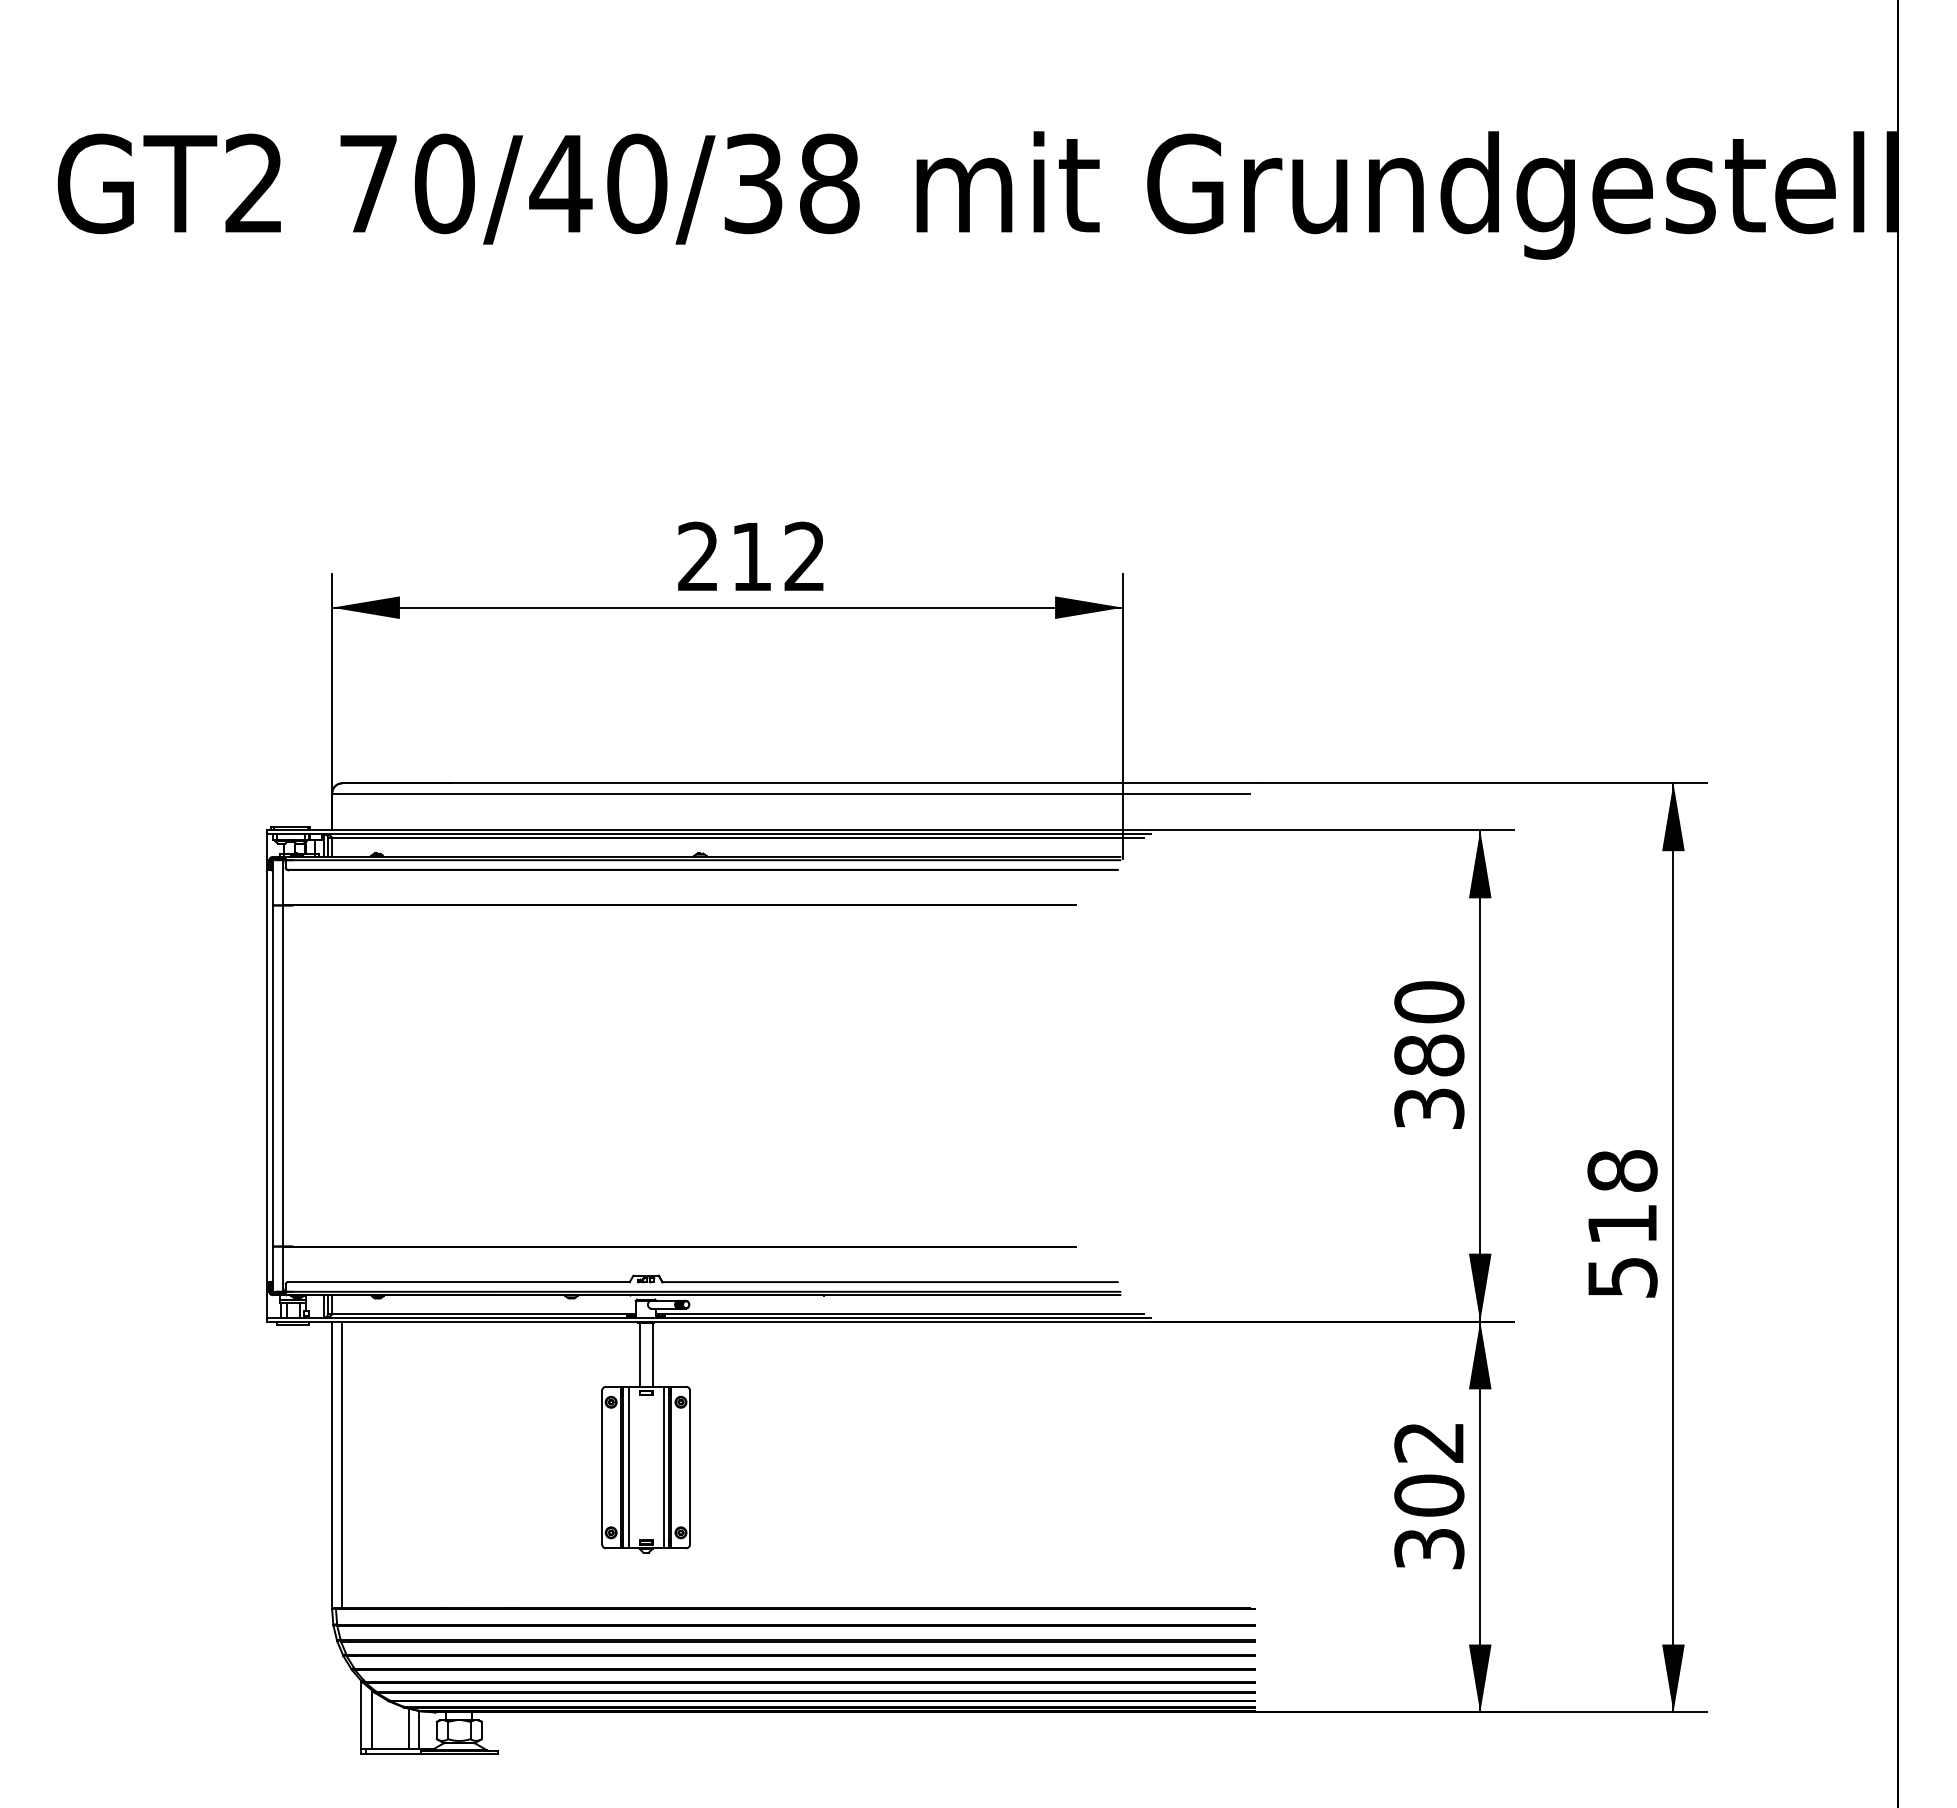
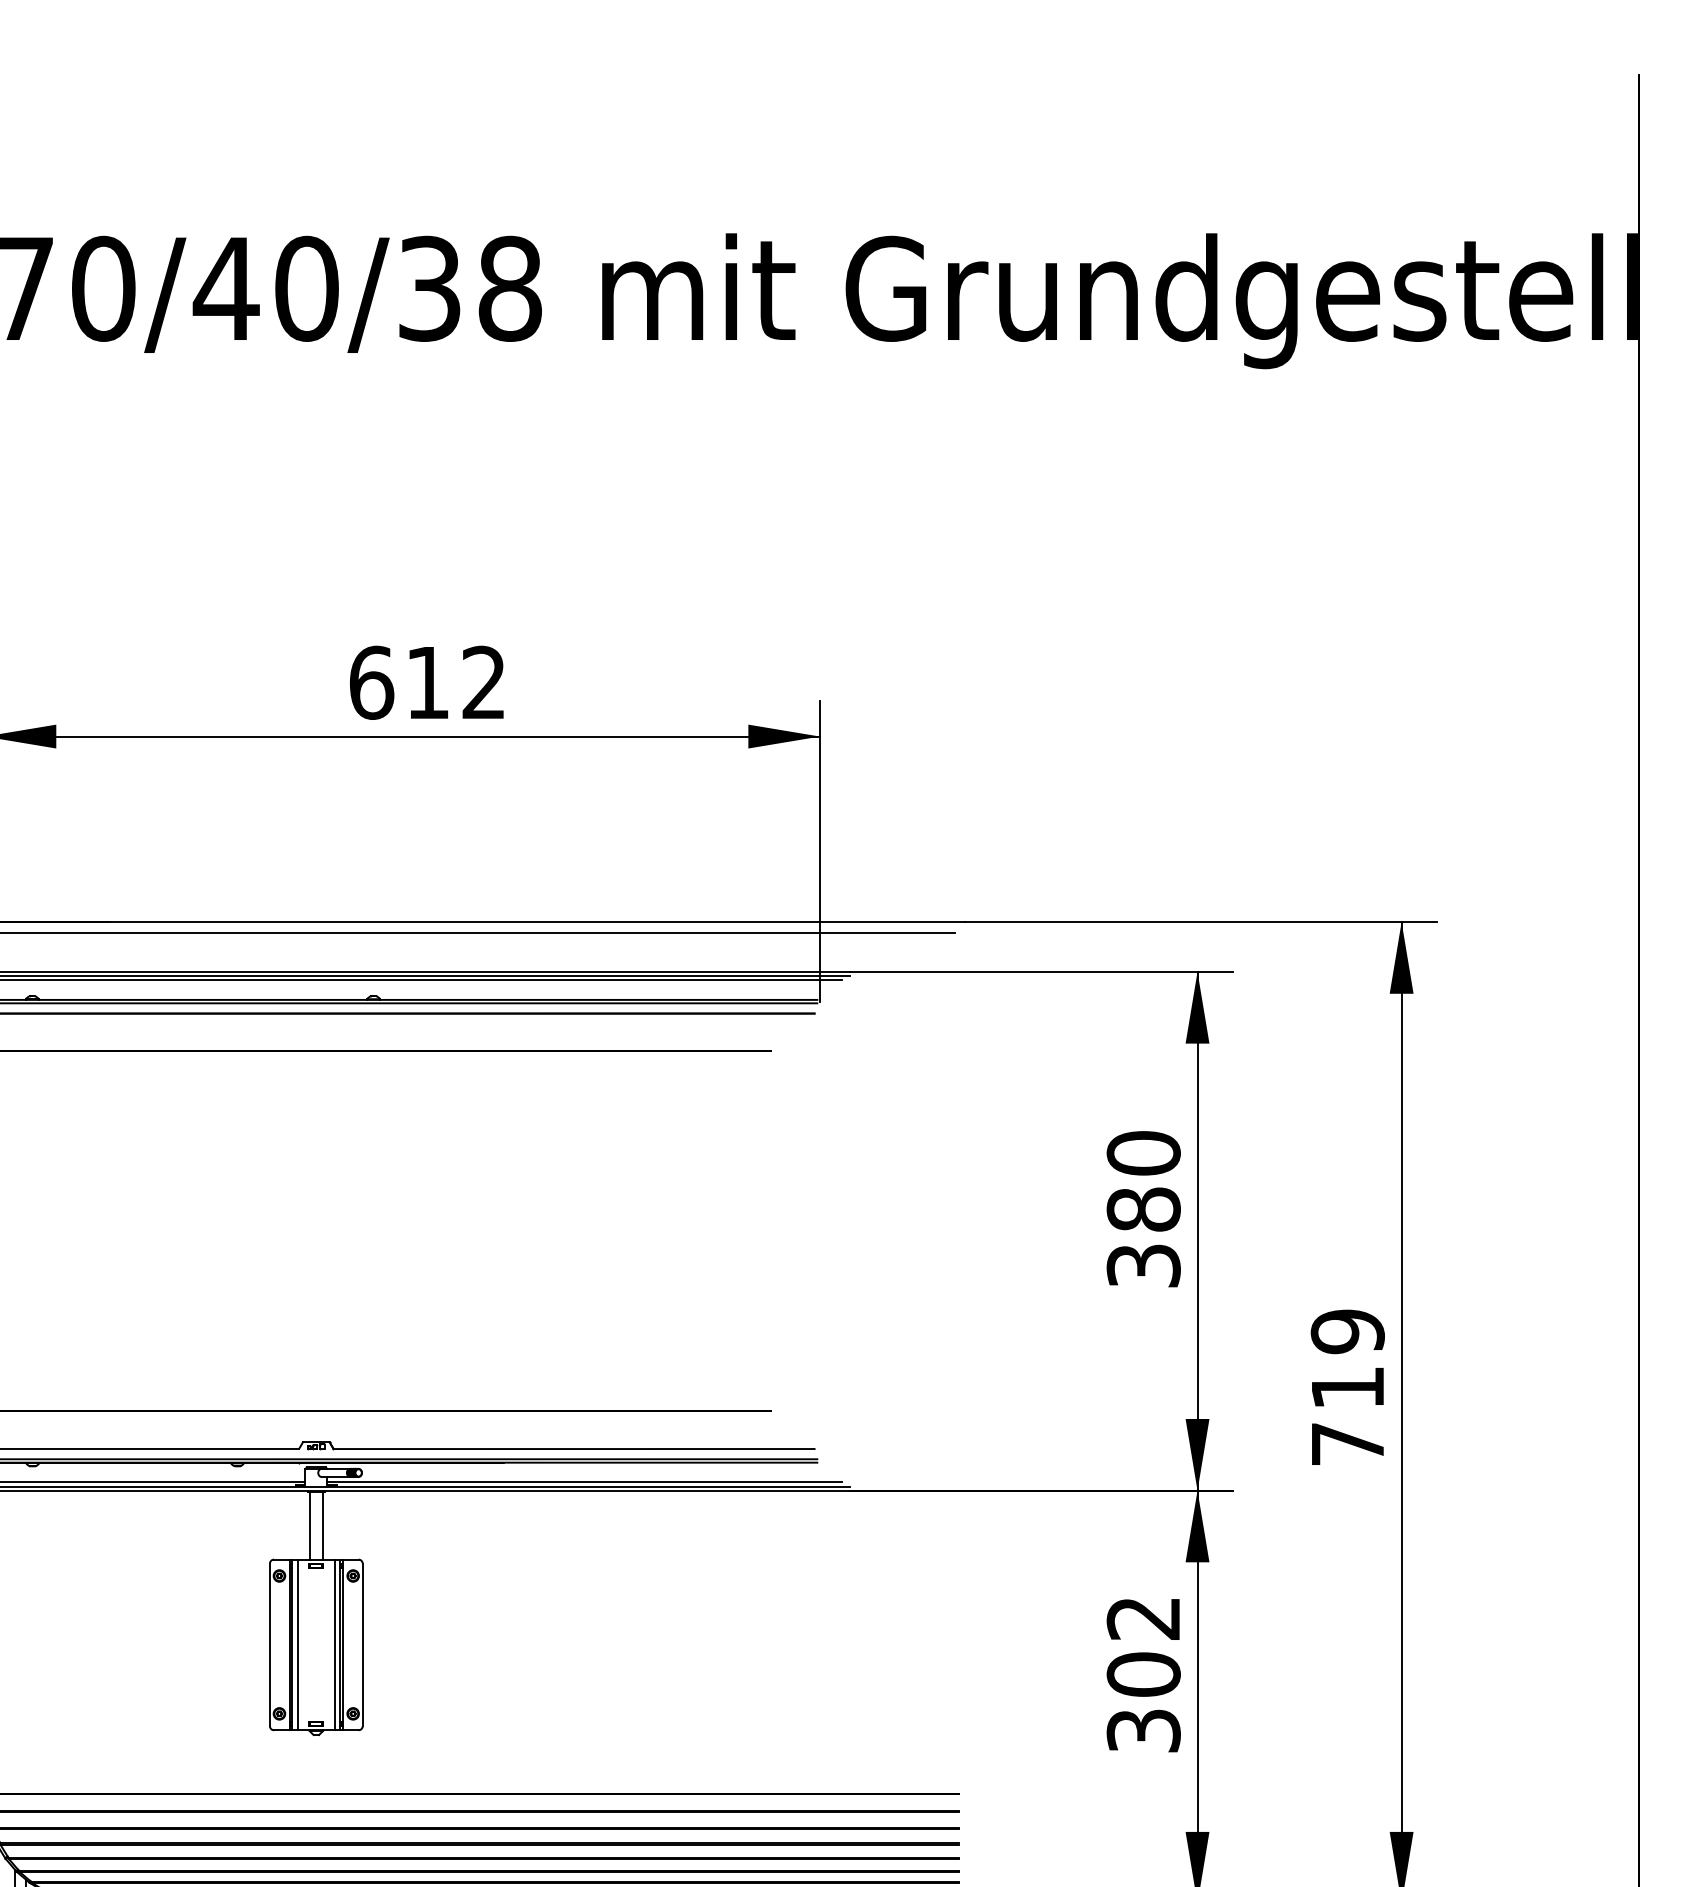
text: (698, 556) -> (371, 682), 212 -> 612
text: (1622, 1223) -> (1347, 1387), 518 -> 719

